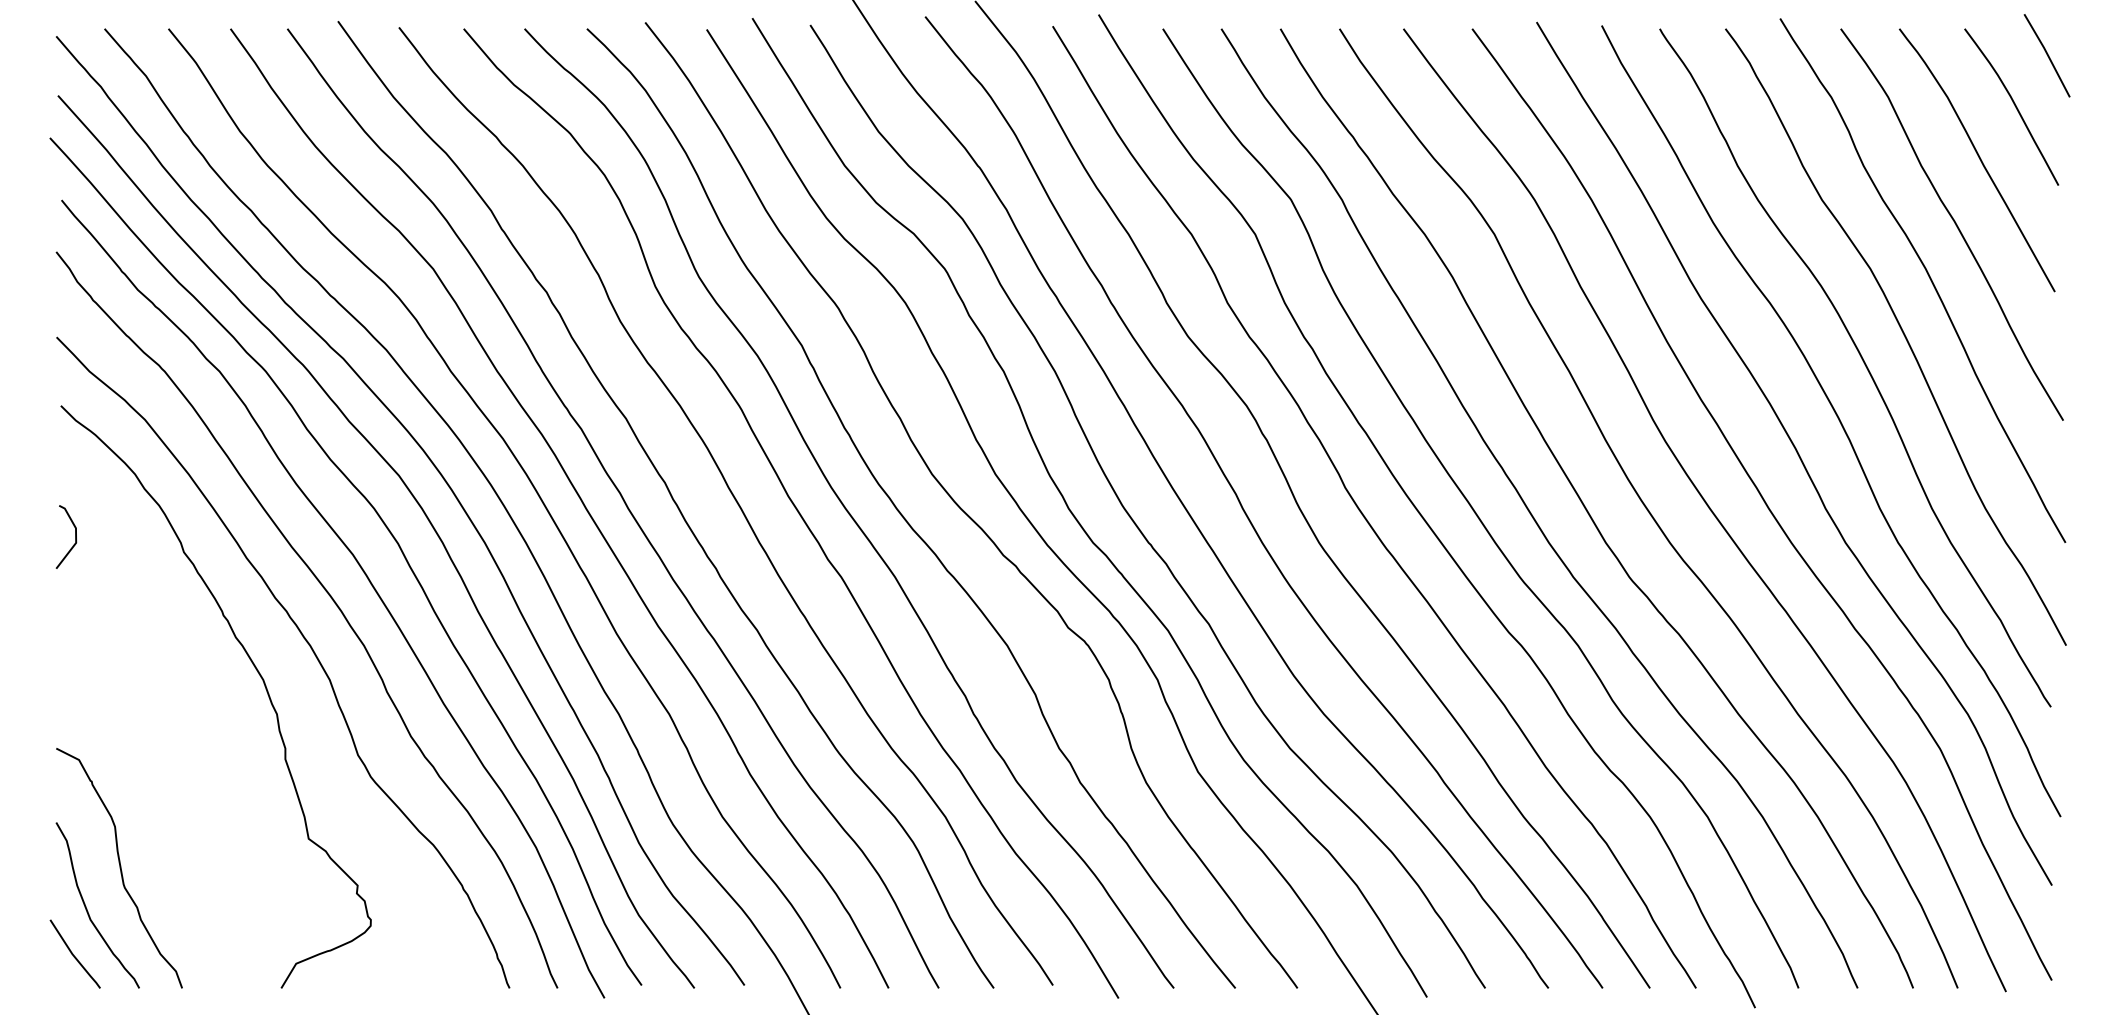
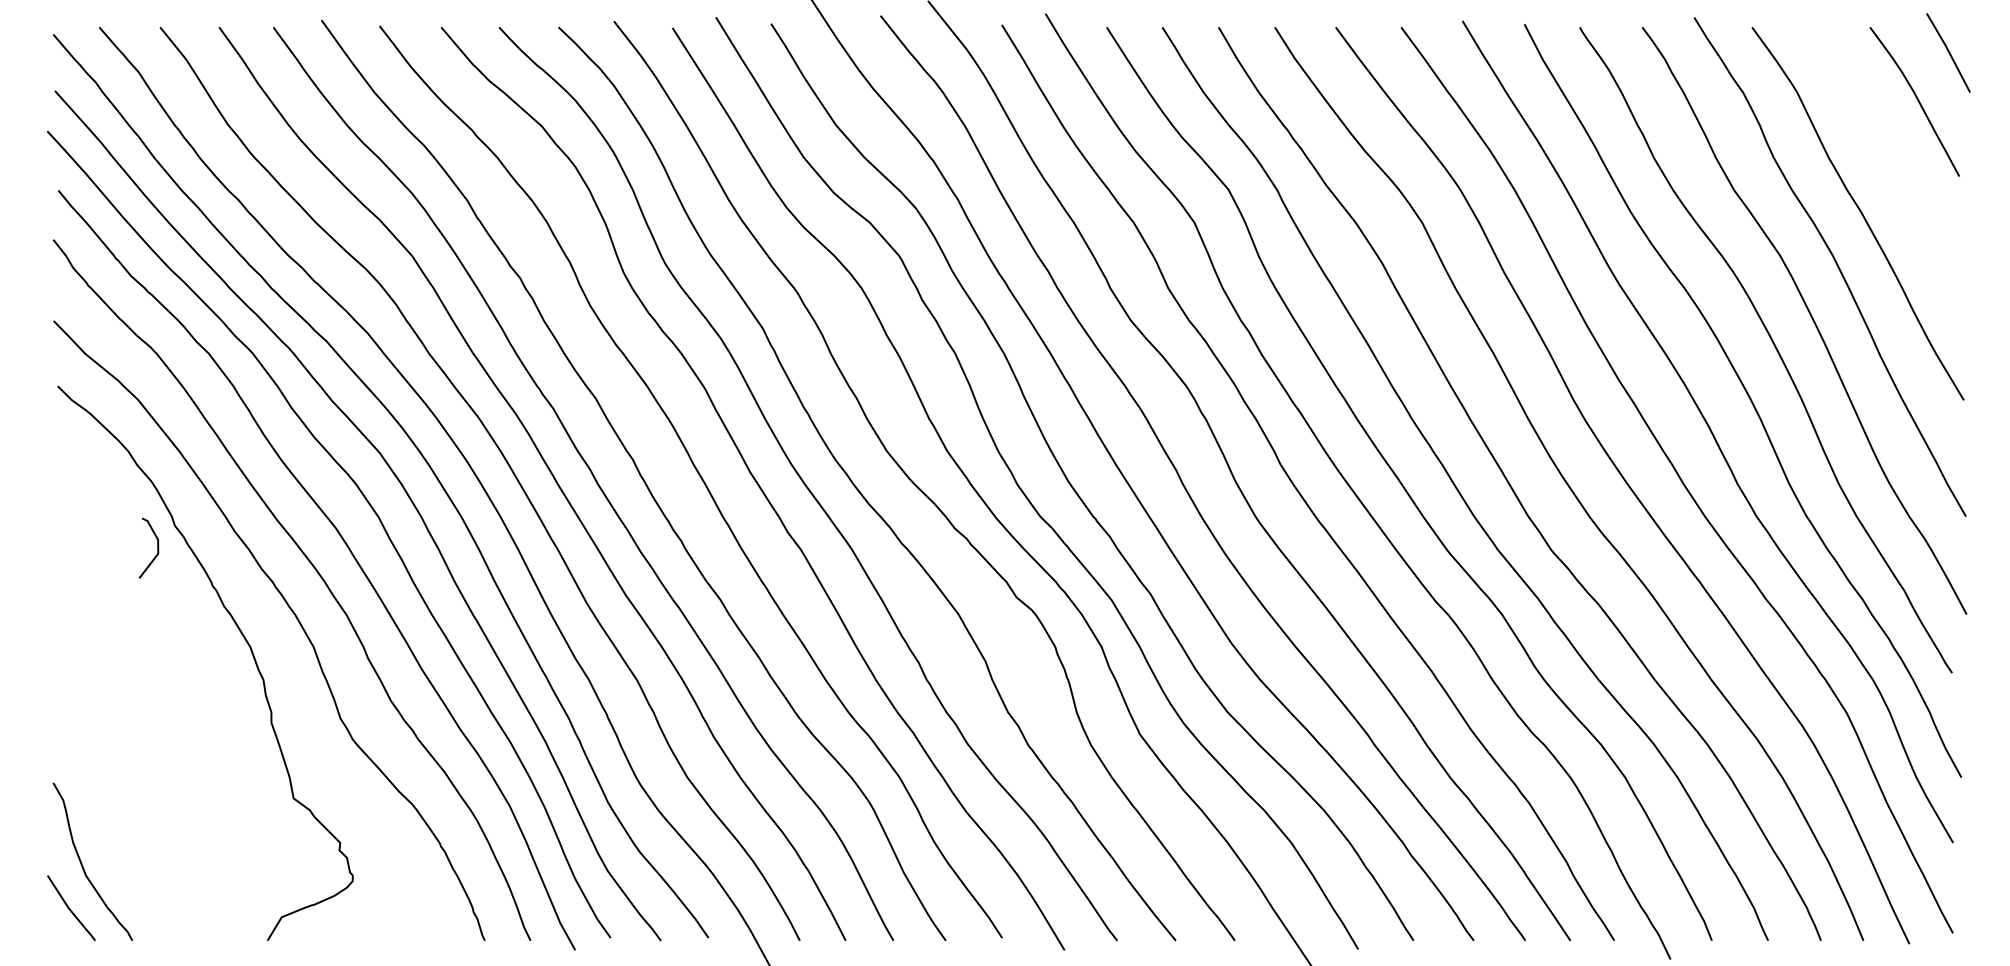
curve: (1978, 158) -> (1883, 150), removed
line: (75, 536) -> (157, 547), moved
curve: (119, 867) -> (113, 825), removed

